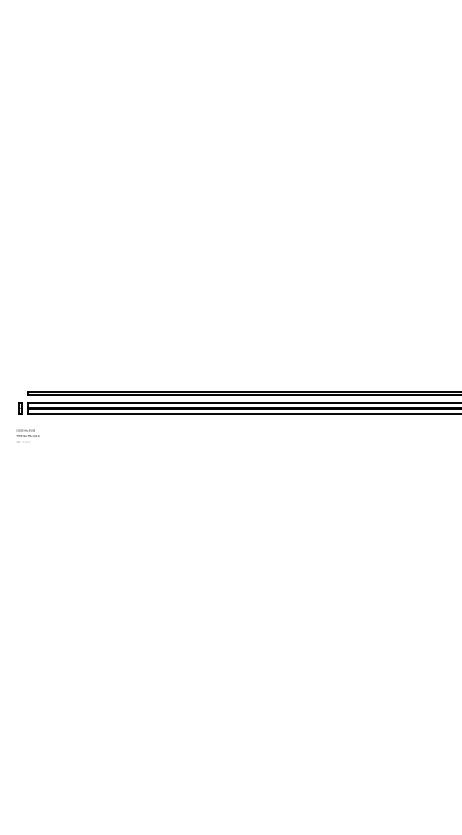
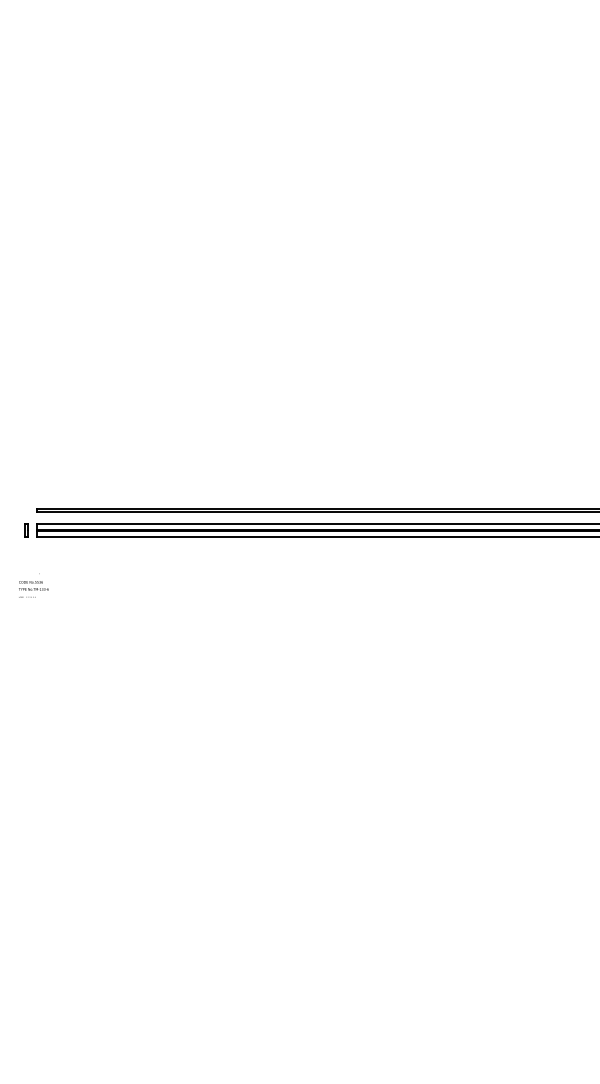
text: (27, 435) -> (33, 588), moved

